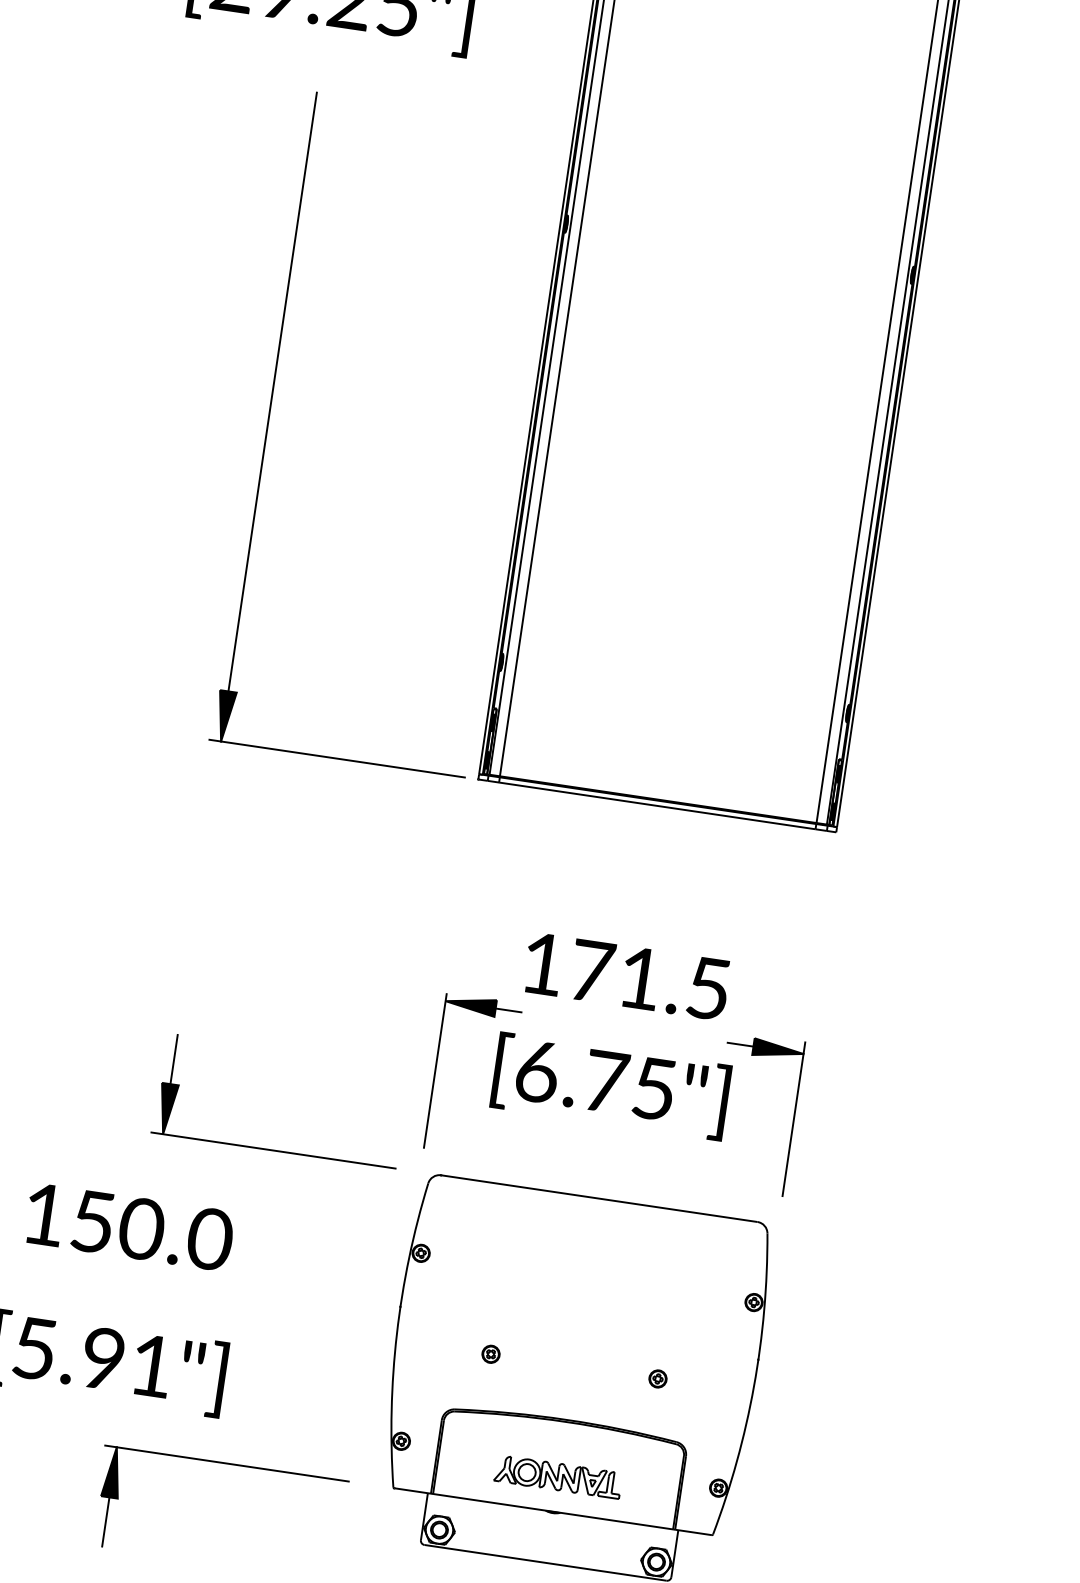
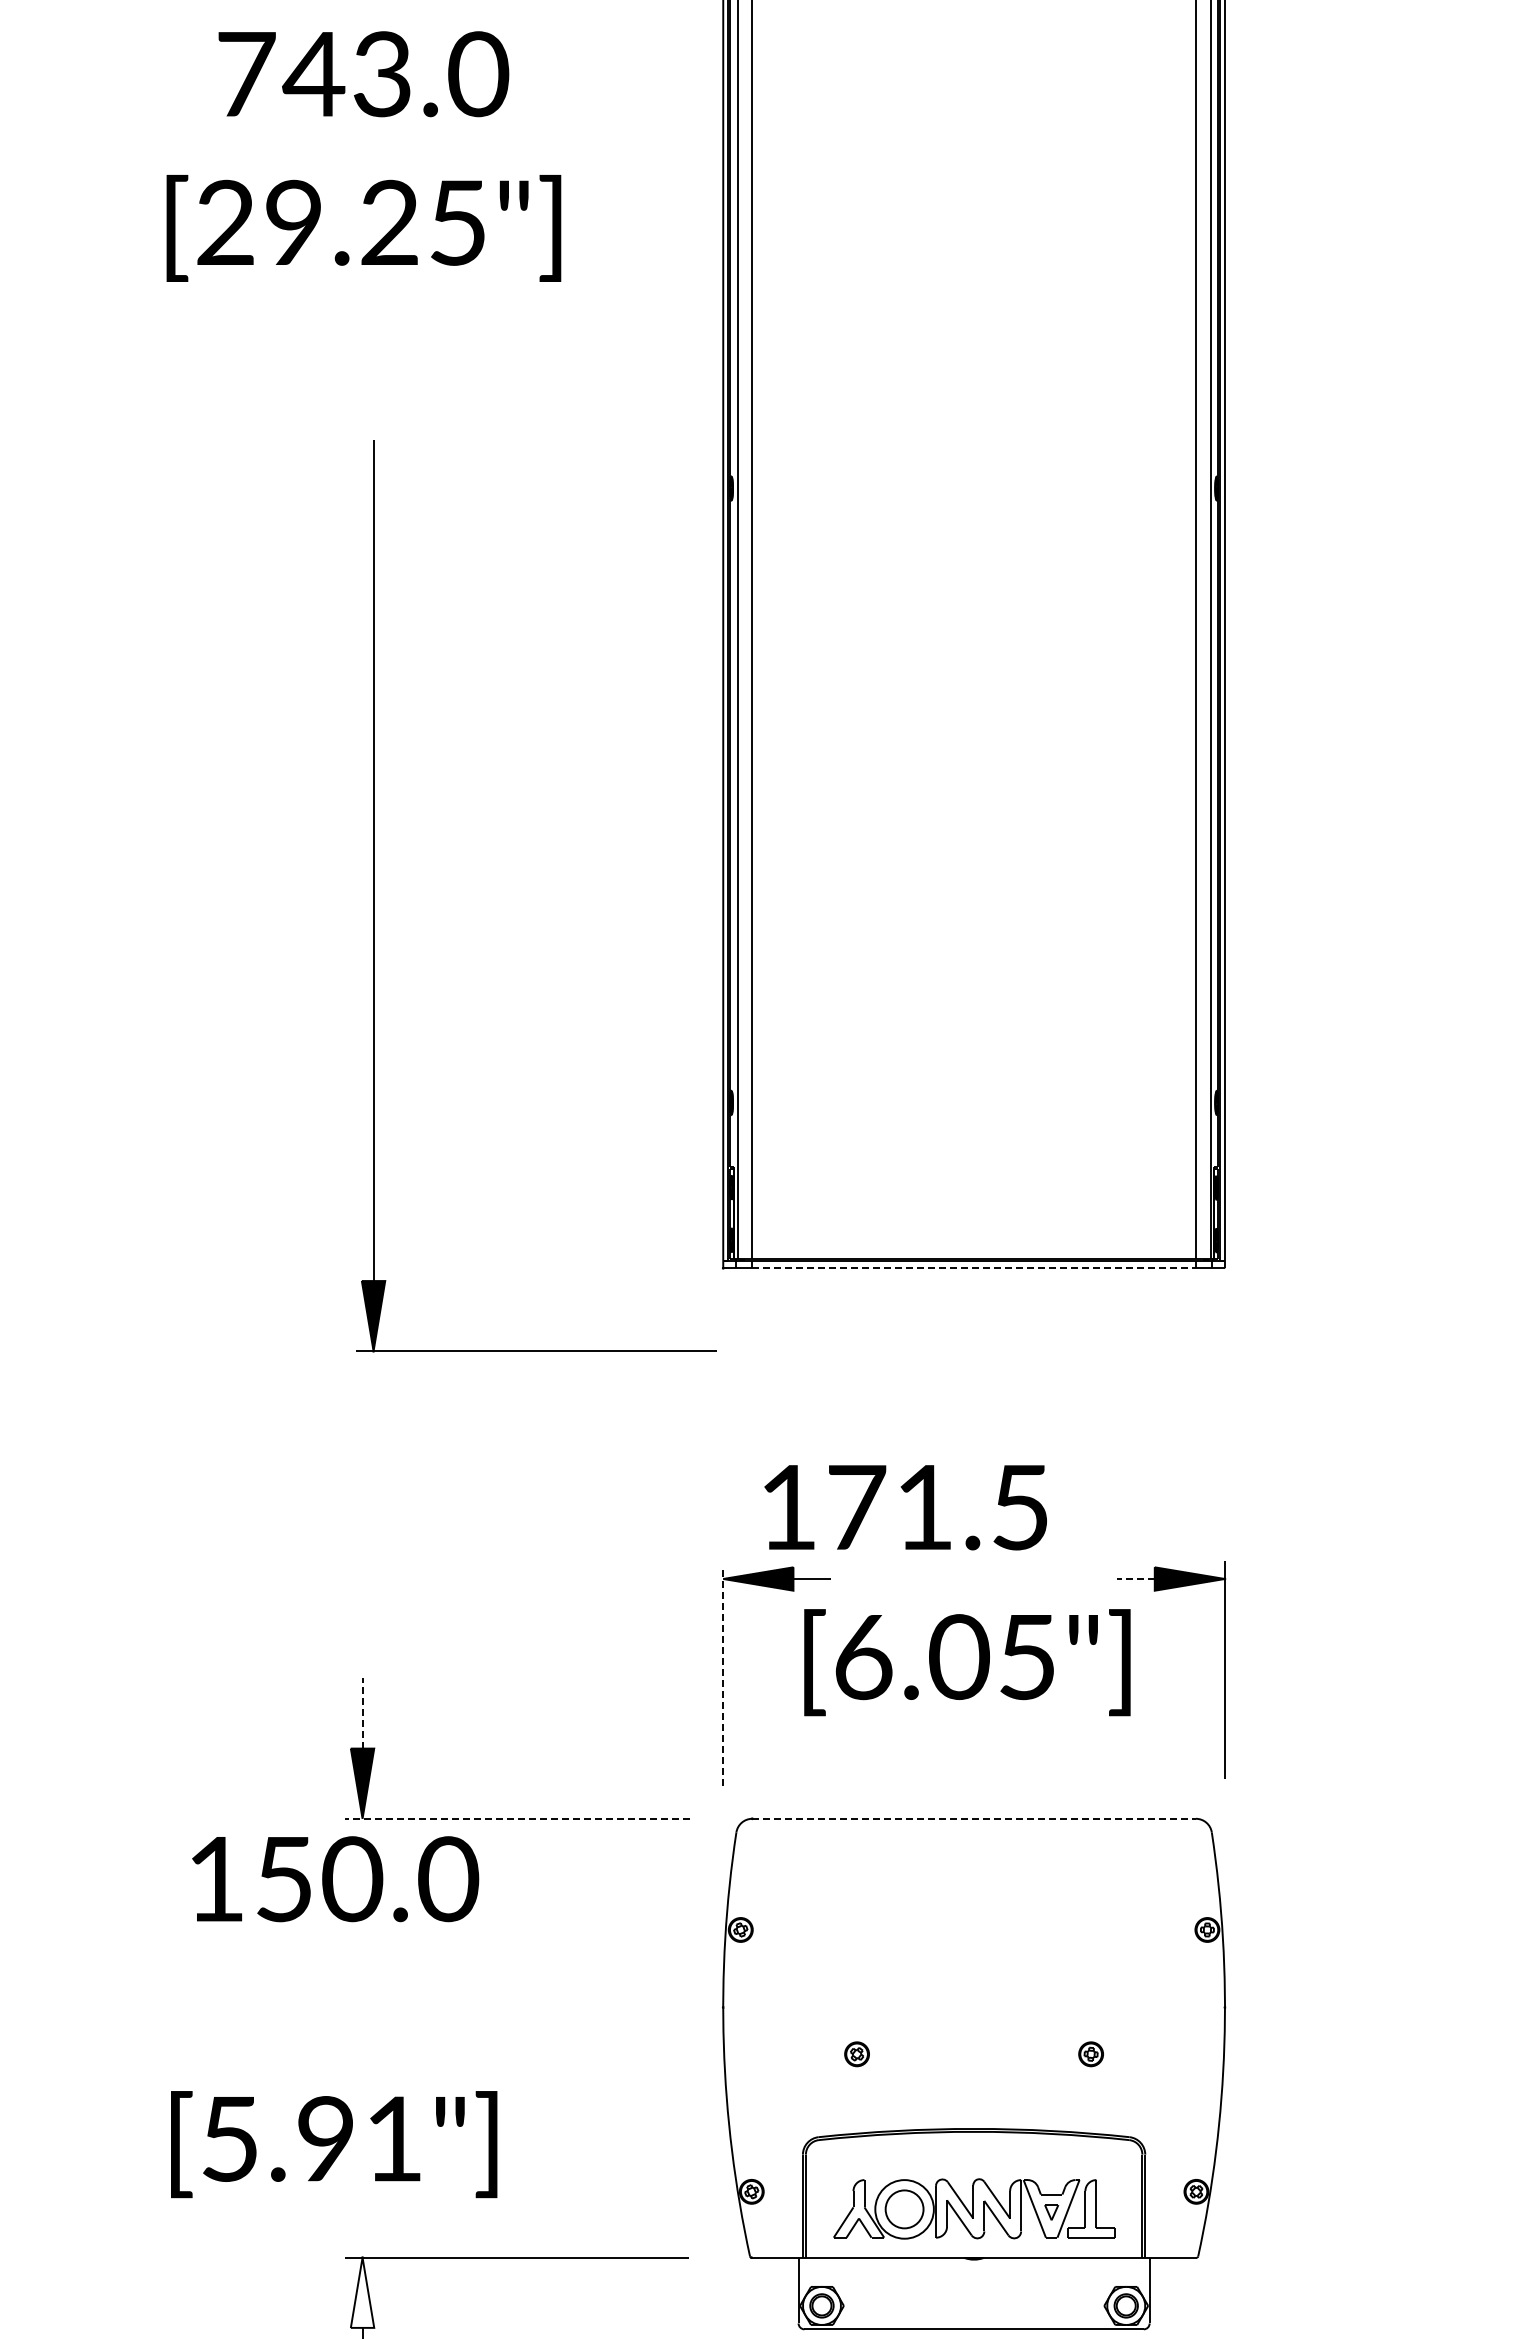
part: (269, 417) -> (374, 896), moved
line: (657, 806) -> (974, 1268), solid -> dashed
text: (626, 976) -> (905, 1507), moved
line: (740, 1044) -> (1136, 1578), solid -> dashed
line: (174, 1058) -> (362, 1712), solid -> dashed
line: (435, 1070) -> (723, 1676), solid -> dashed
text: (605, 1081) -> (959, 1656), [6.75"] -> [6.05"]
line: (272, 1150) -> (516, 1818), solid -> dashed
line: (599, 1198) -> (974, 1818), solid -> dashed
text: (129, 1227) -> (335, 1879), moved
fill: (113, 1472) -> (362, 2292), removed
part: (557, 1476) -> (973, 2208), size x1.6

